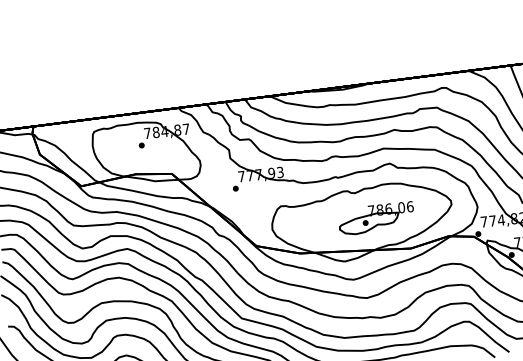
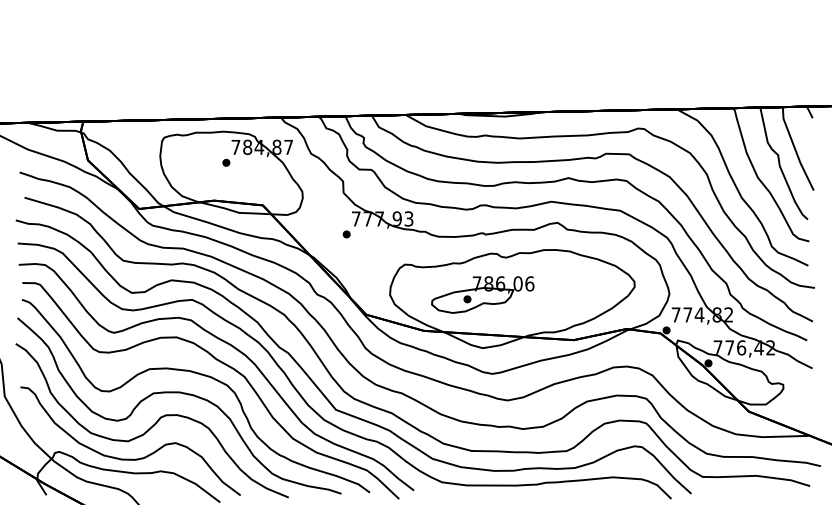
part: (376, 218) -> (482, 294), moved

